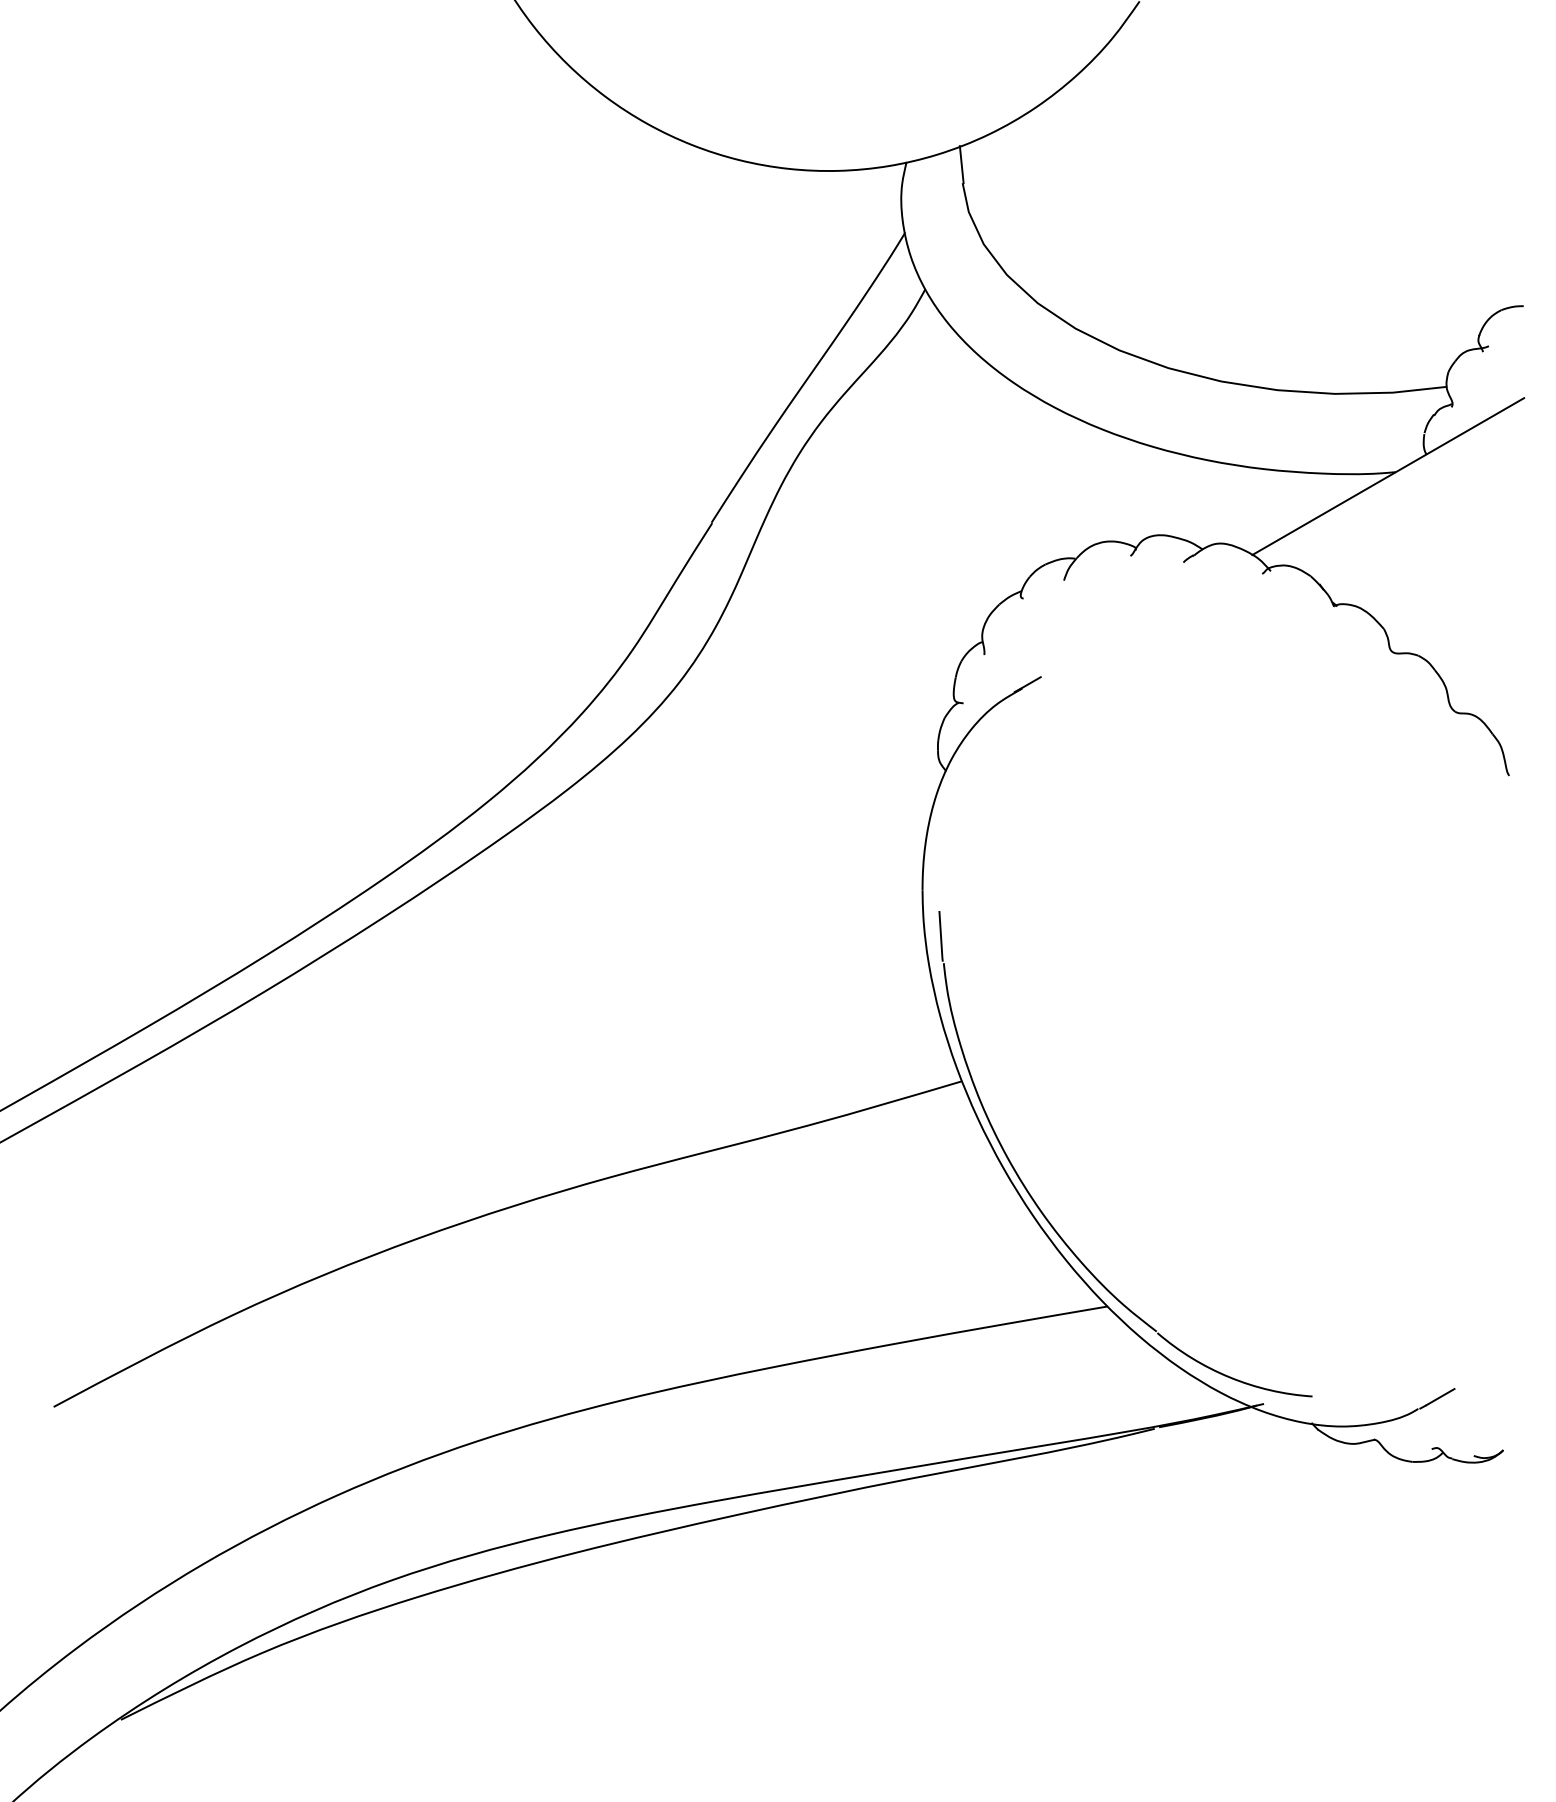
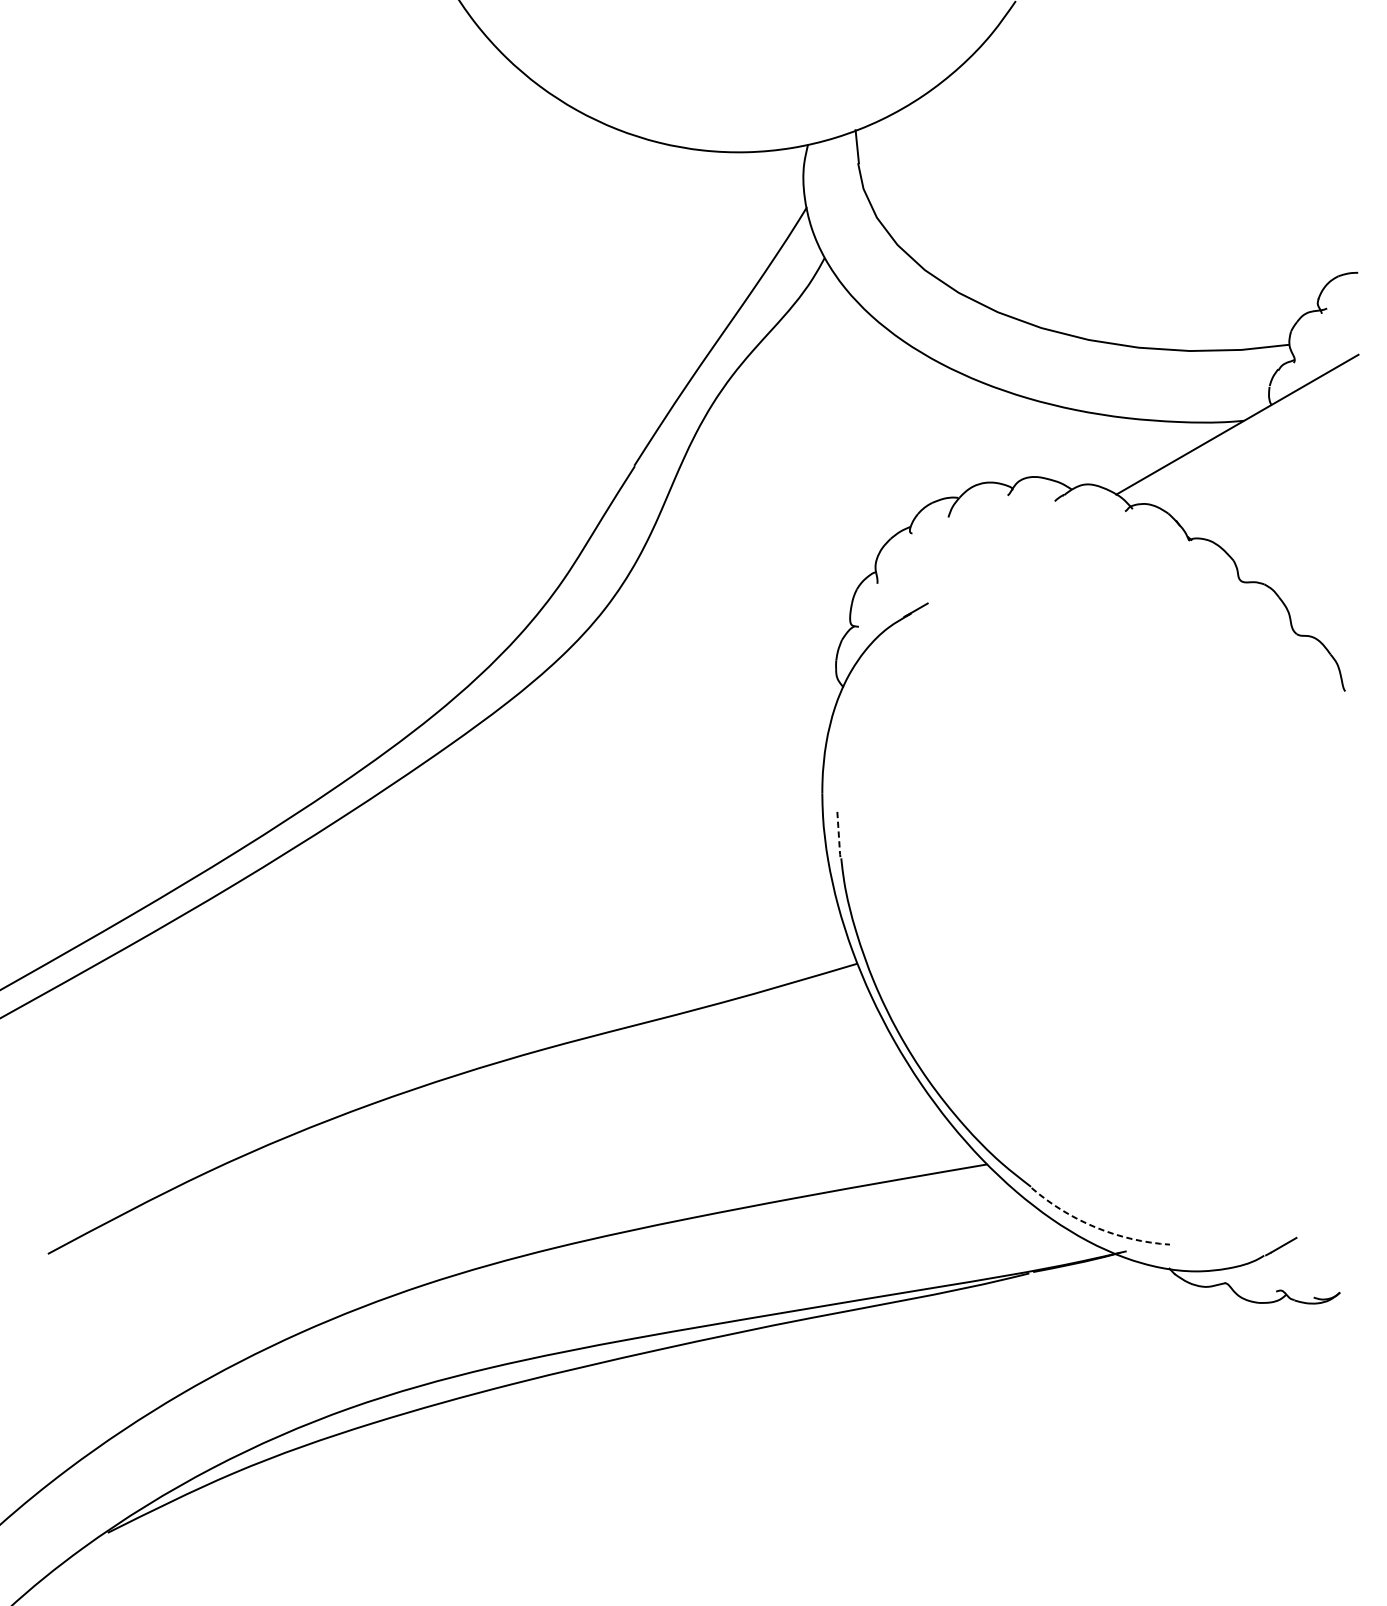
line: (941, 937) -> (839, 835), solid -> dashed
arc: (1229, 1377) -> (1095, 1227), solid -> dashed

